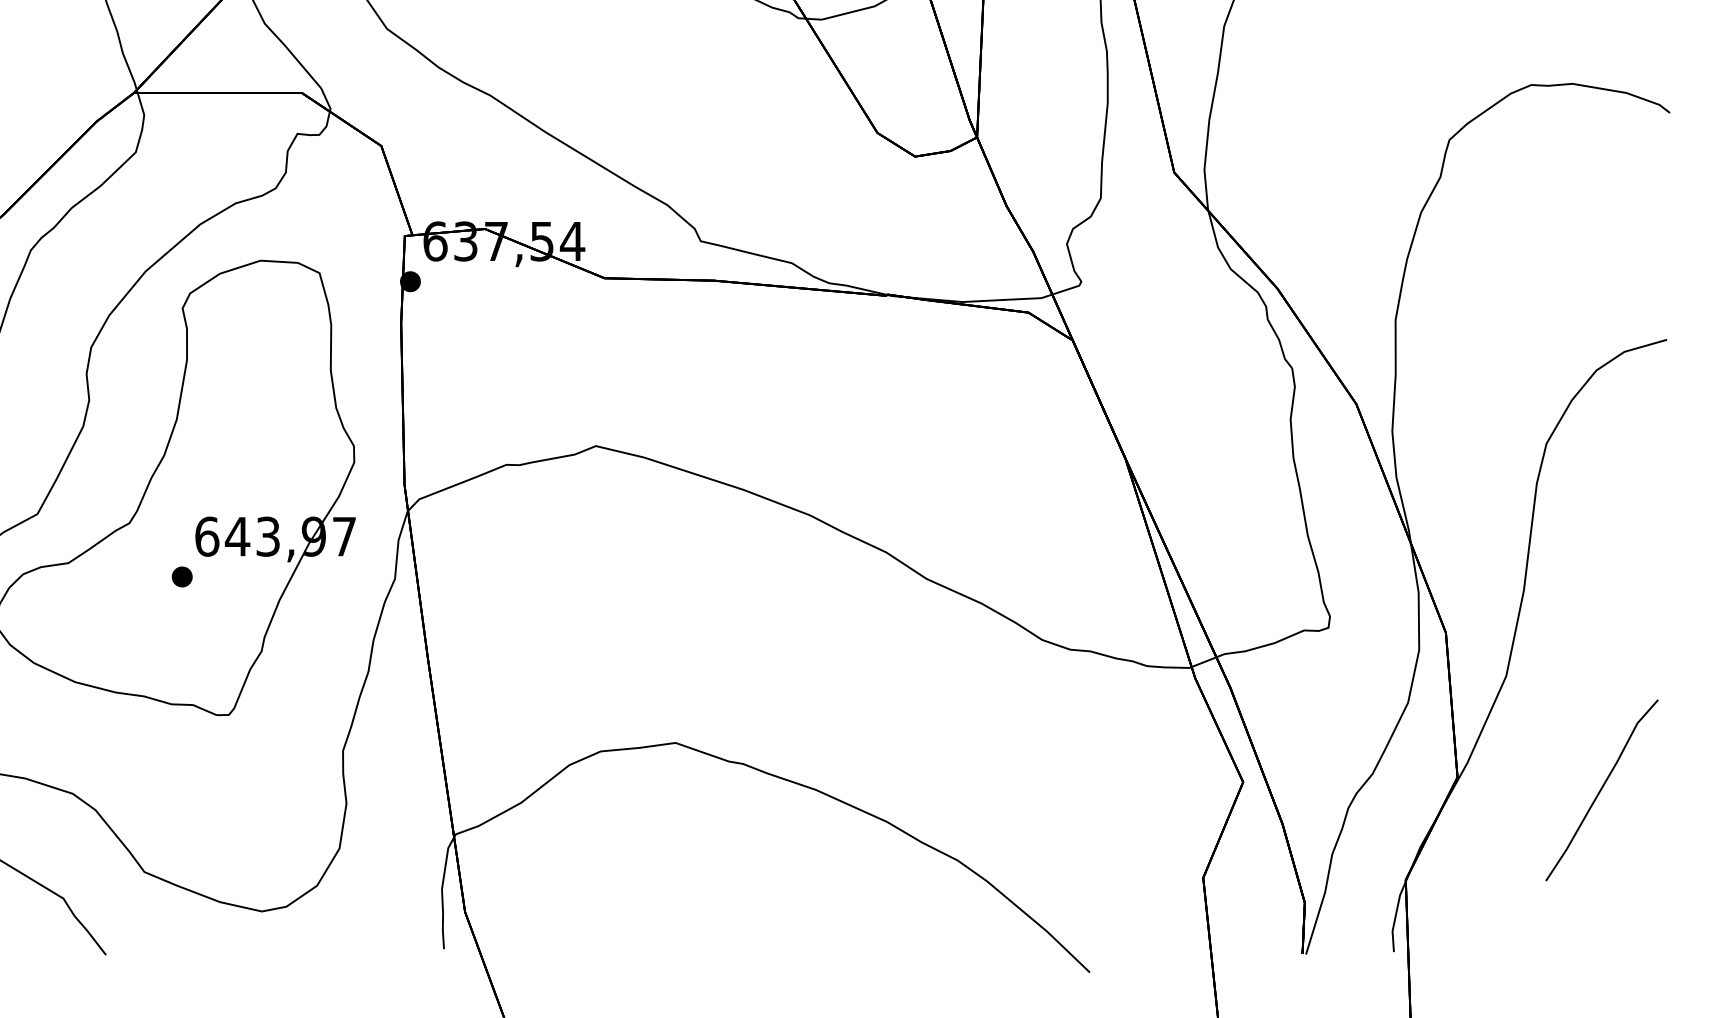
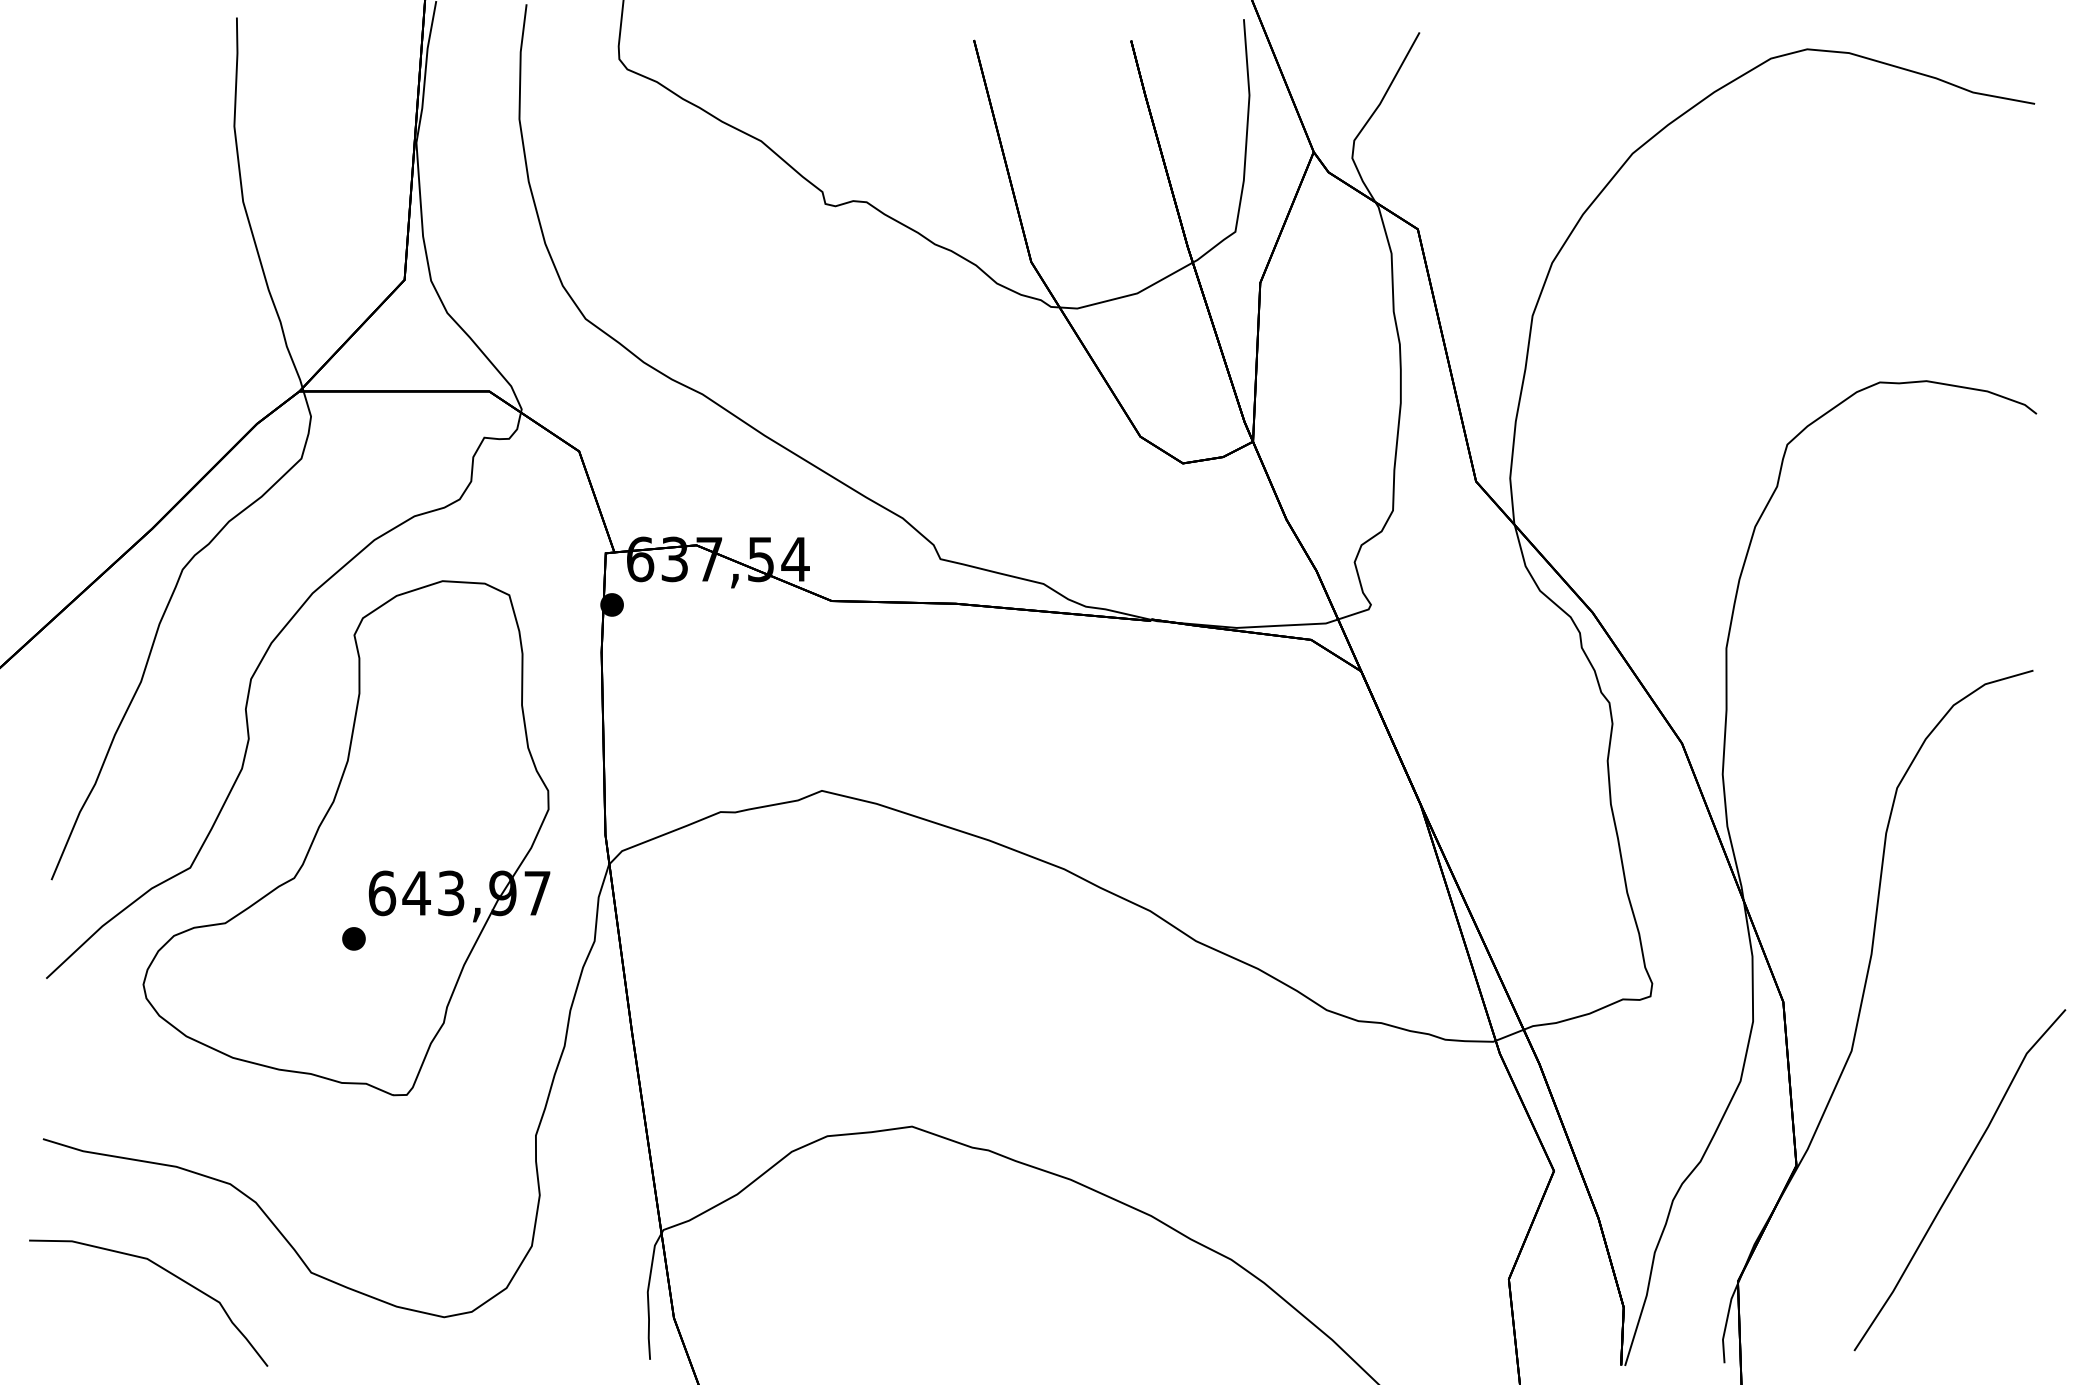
part: (1601, 790) -> (1959, 1180), size x1.67

